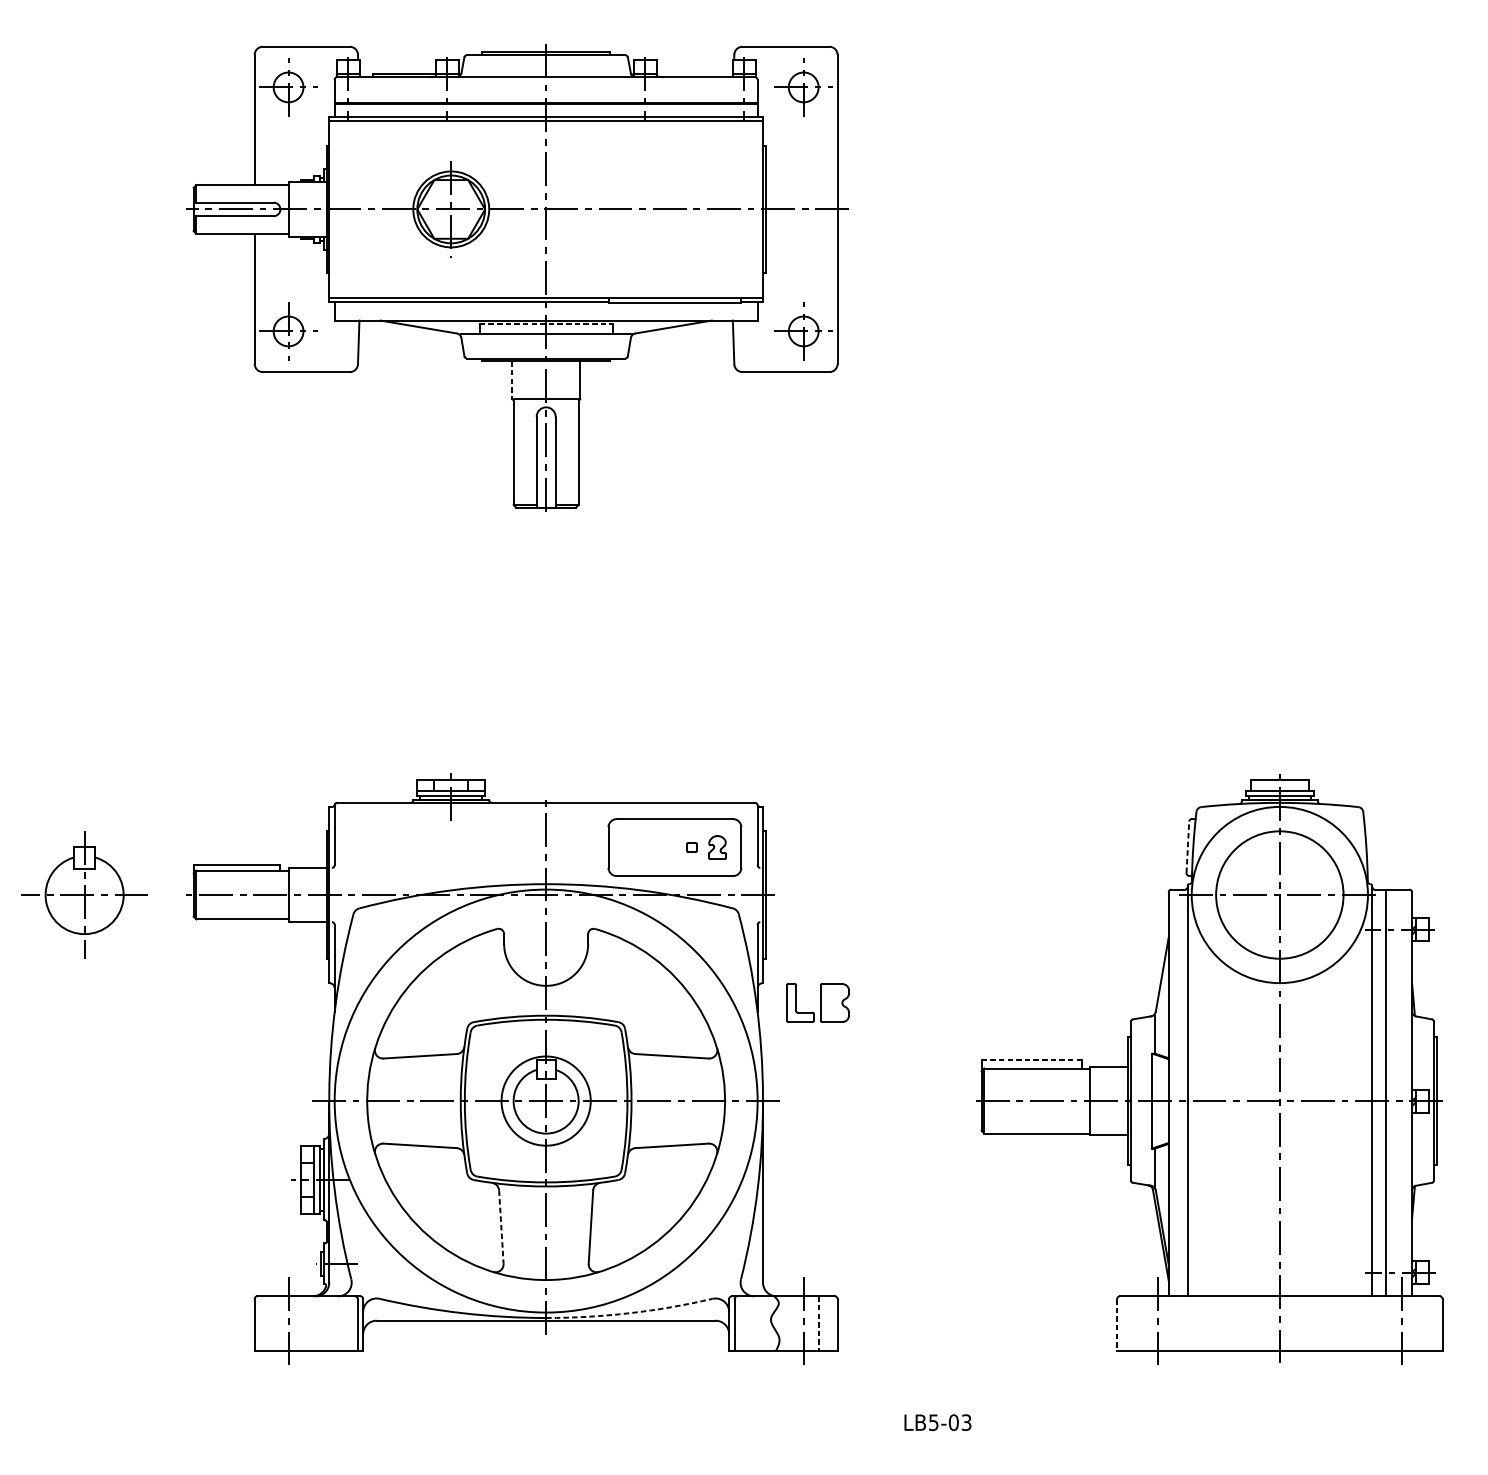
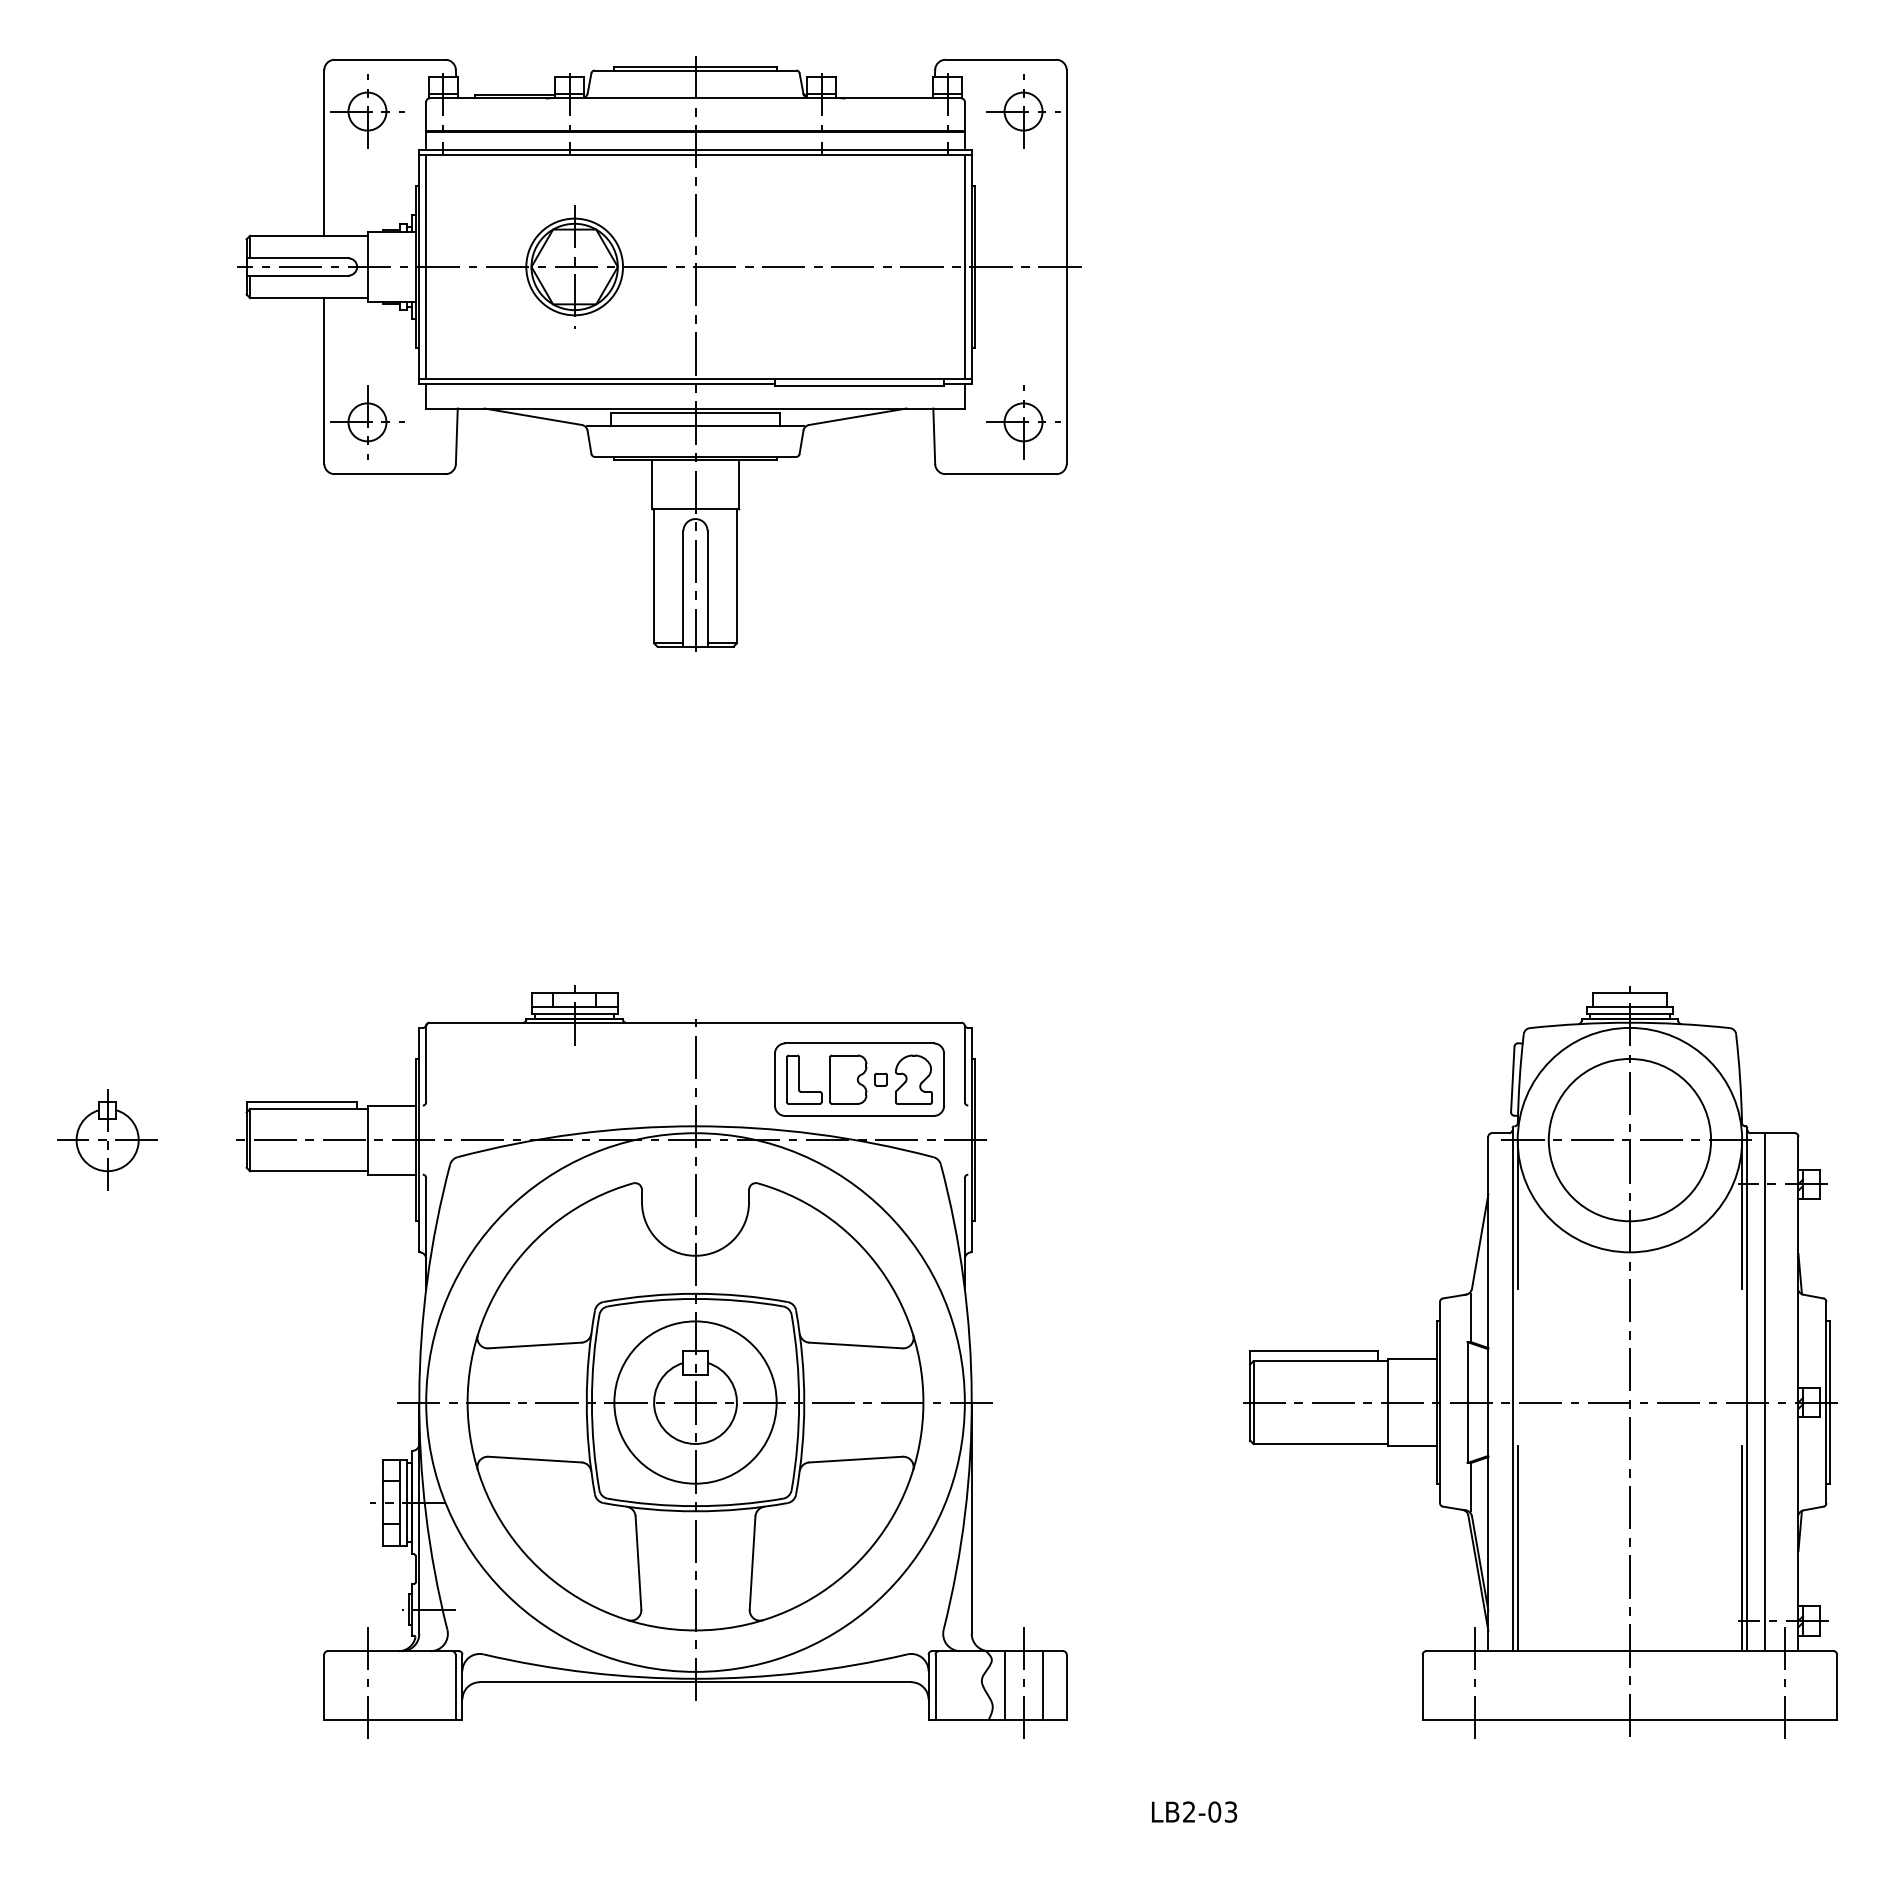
line: (334, 209) -> (426, 266), added
line: (757, 209) -> (964, 266), added
line: (546, 324) -> (695, 413), dashed -> solid
line: (512, 381) -> (652, 485), dashed -> solid
part: (717, 847) -> (913, 1079), size x1.67
line: (1187, 847) -> (1512, 1079), dashed -> solid
part: (84, 894) -> (107, 1139), size x0.62
line: (1191, 953) -> (1517, 1214), added
line: (1368, 953) -> (1742, 1214), added
part: (817, 1002) -> (826, 1079), moved
line: (1031, 1060) -> (1313, 1350), dashed -> solid
circle: (546, 1101) -> (695, 1402), size x1.43
line: (1191, 1215) -> (1517, 1548), added
line: (1368, 1215) -> (1742, 1548), added
line: (501, 1227) -> (638, 1563), dashed -> solid
arc: (630, 1313) -> (802, 1672), dashed -> solid
line: (788, 1323) -> (1004, 1685), added
line: (818, 1323) -> (1042, 1685), dashed -> solid
line: (1116, 1324) -> (1422, 1687), dashed -> solid
text: (934, 1422) -> (1189, 1811), LB5-03 -> LB2-03

